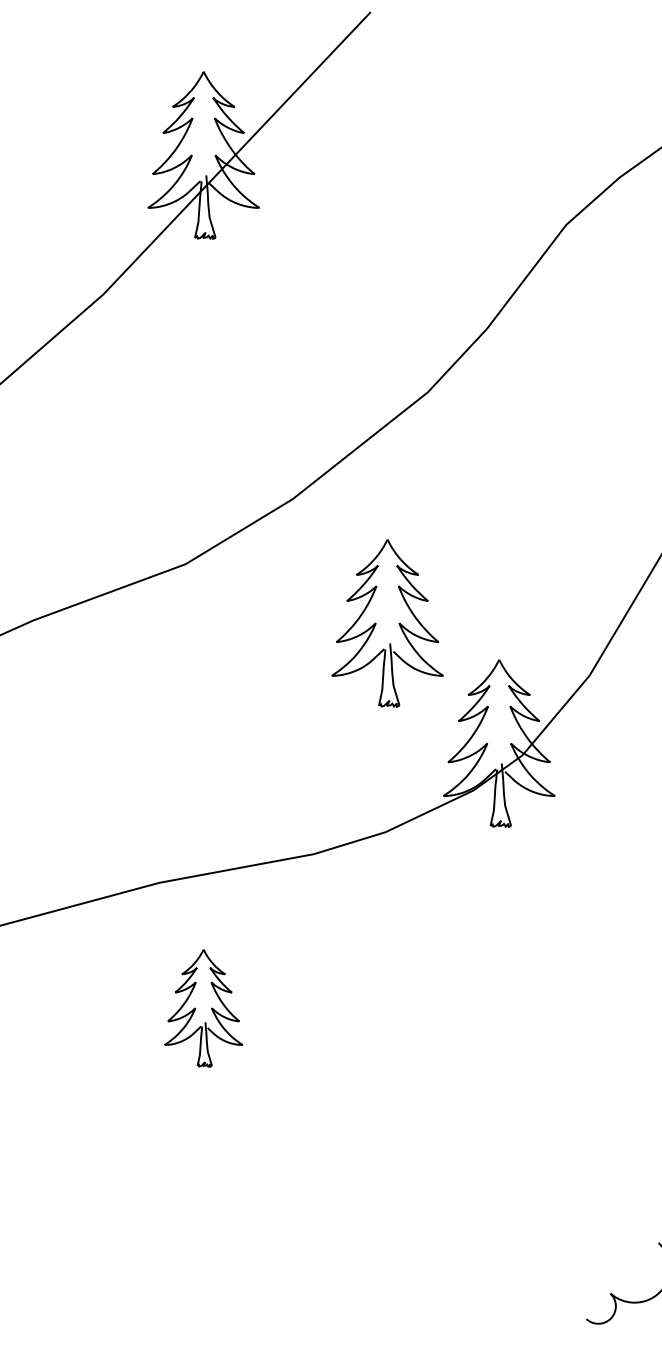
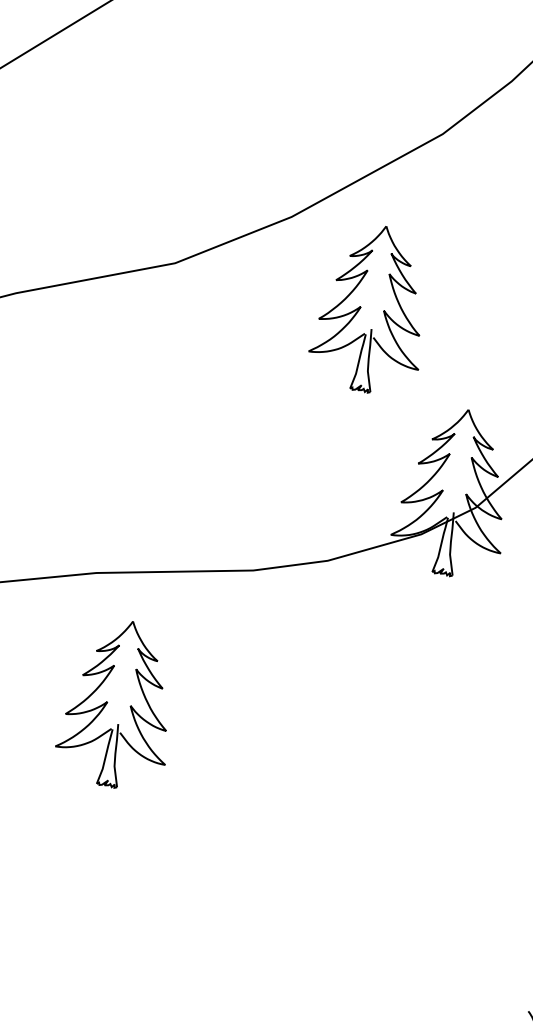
part: (376, 623) -> (361, 307), moved
part: (203, 1008) -> (118, 704), size x1.43

